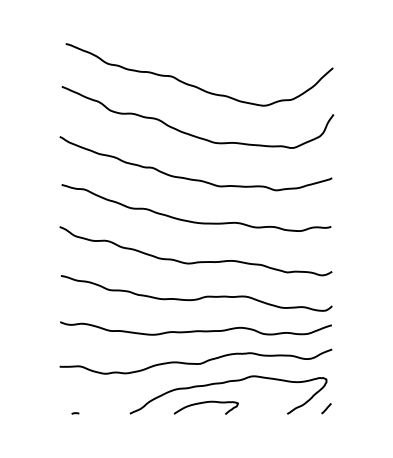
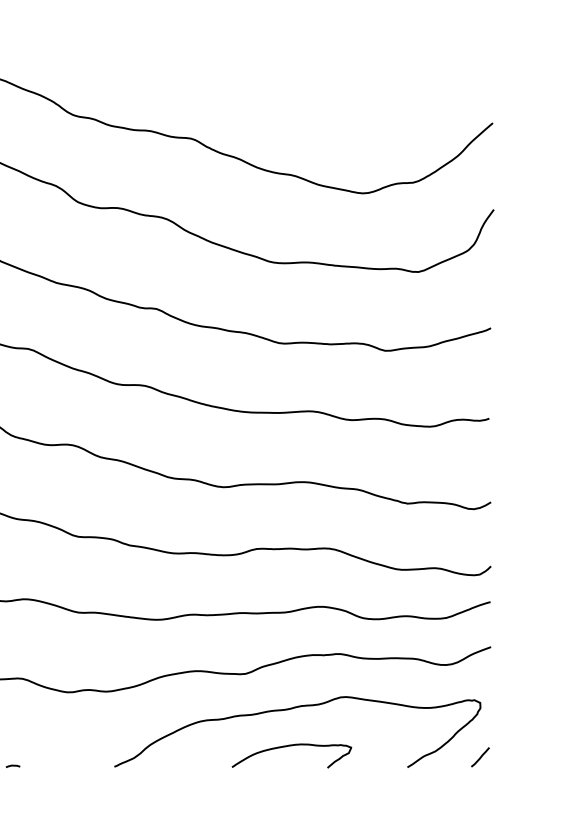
curve: (205, 403) -> (290, 747), moved

